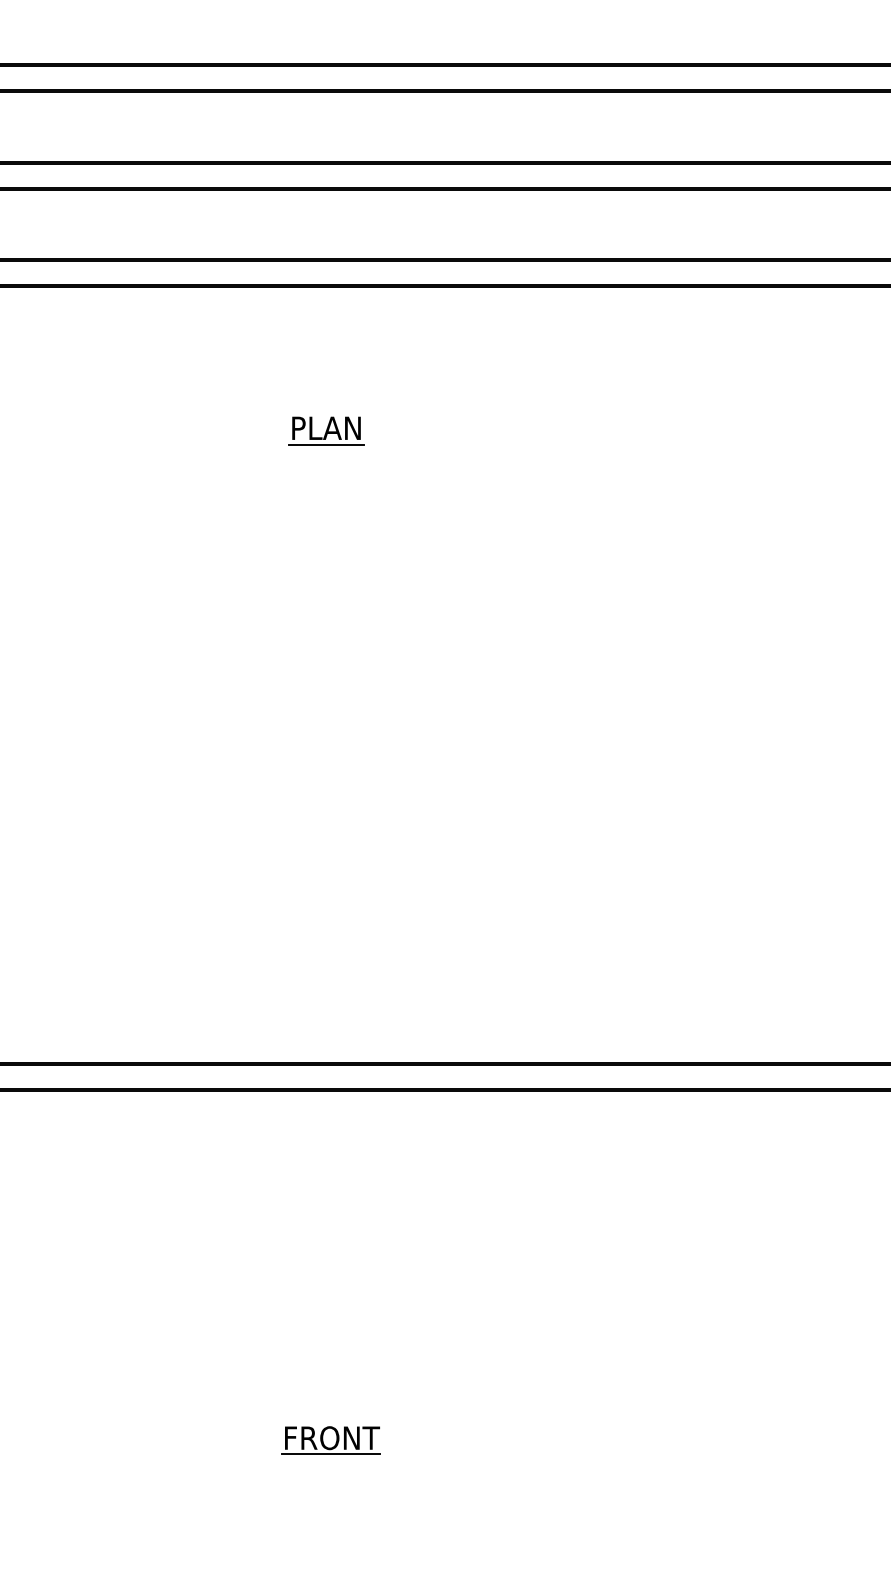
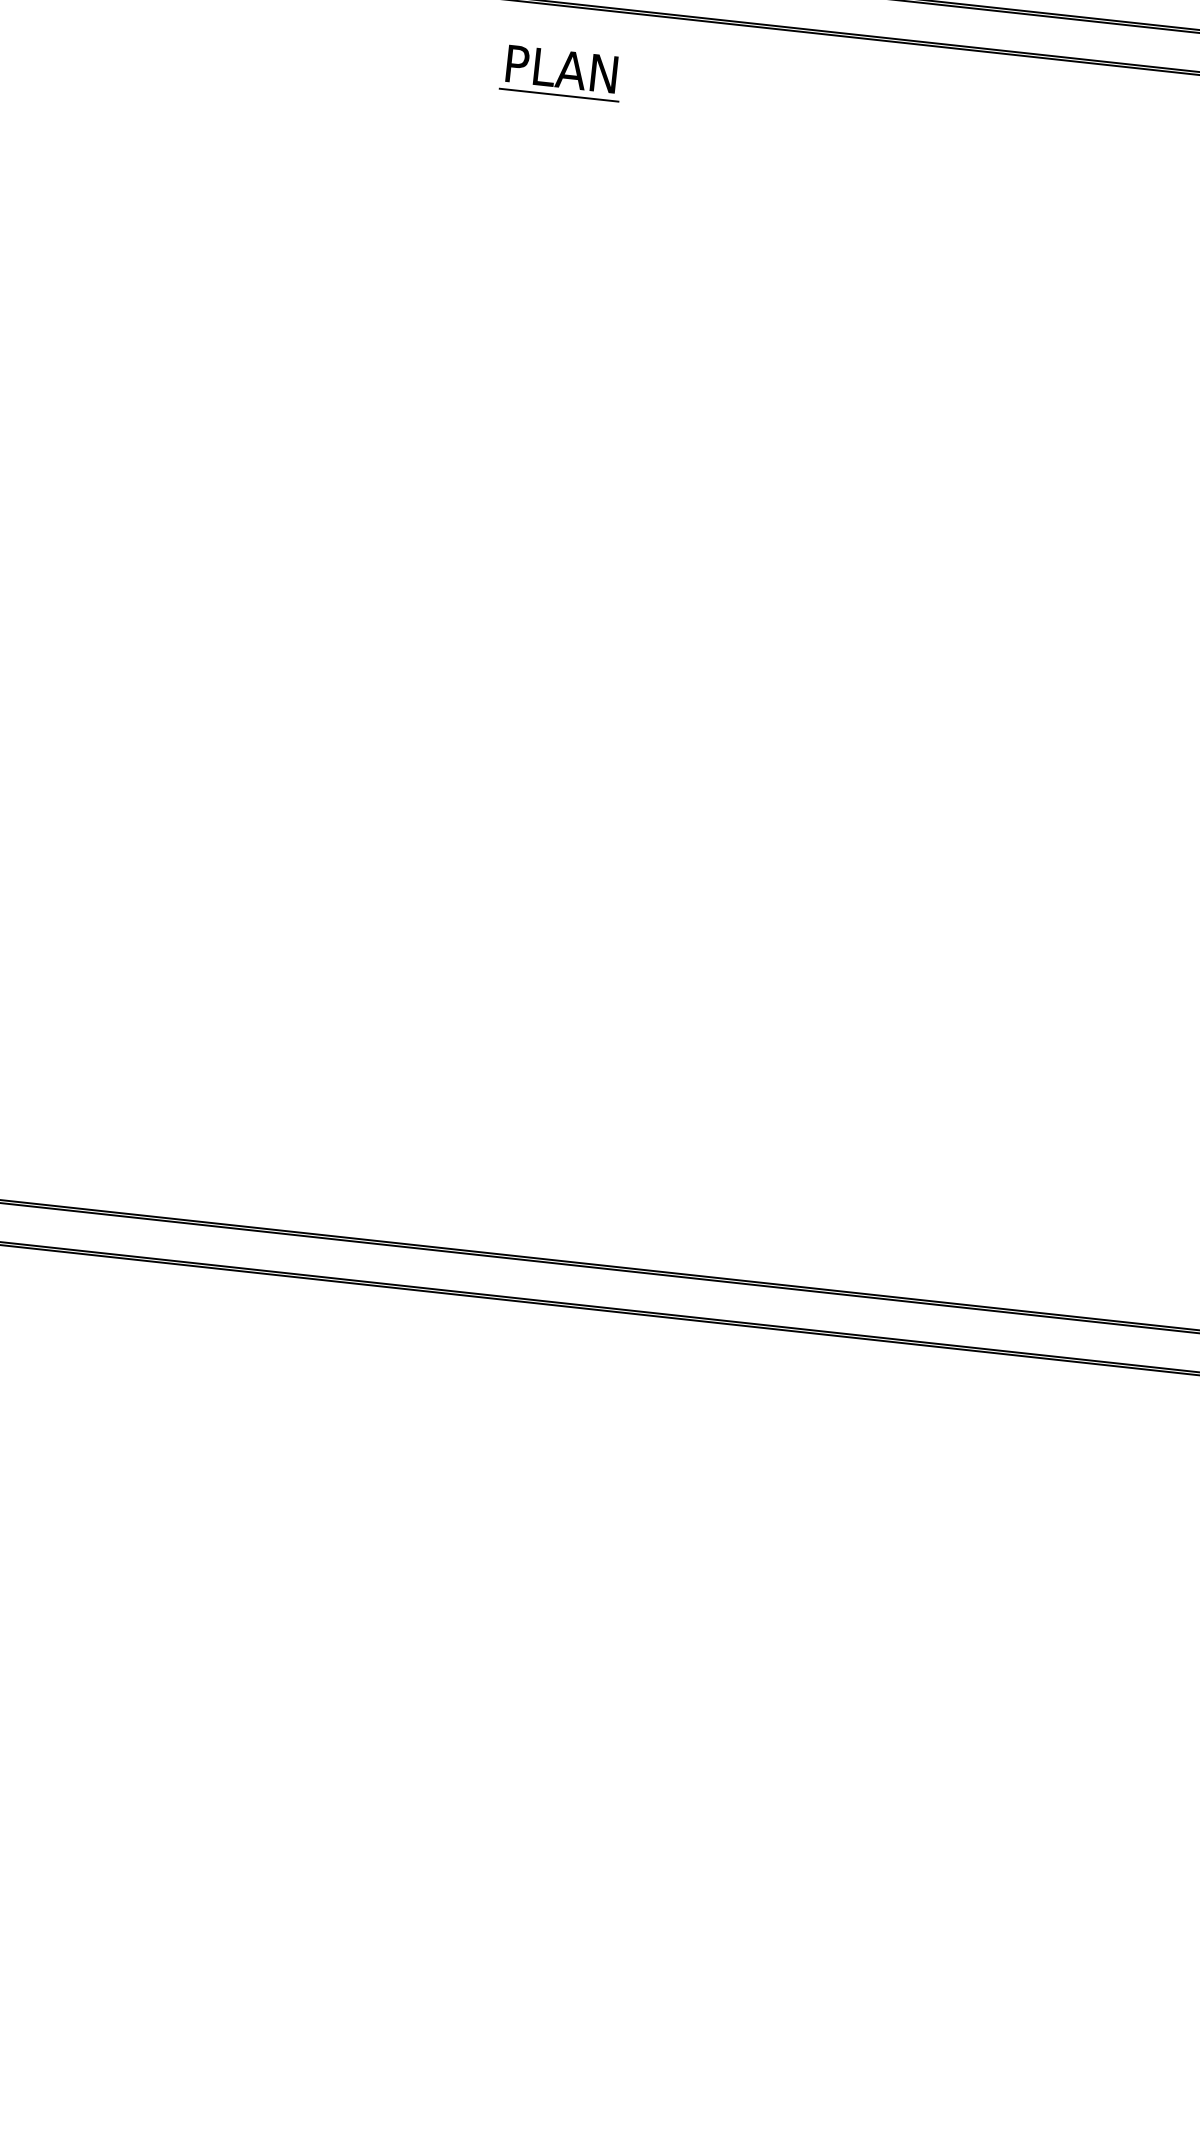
part: (326, 430) -> (561, 72), moved
part: (330, 1440) -> (374, 1850), removed

